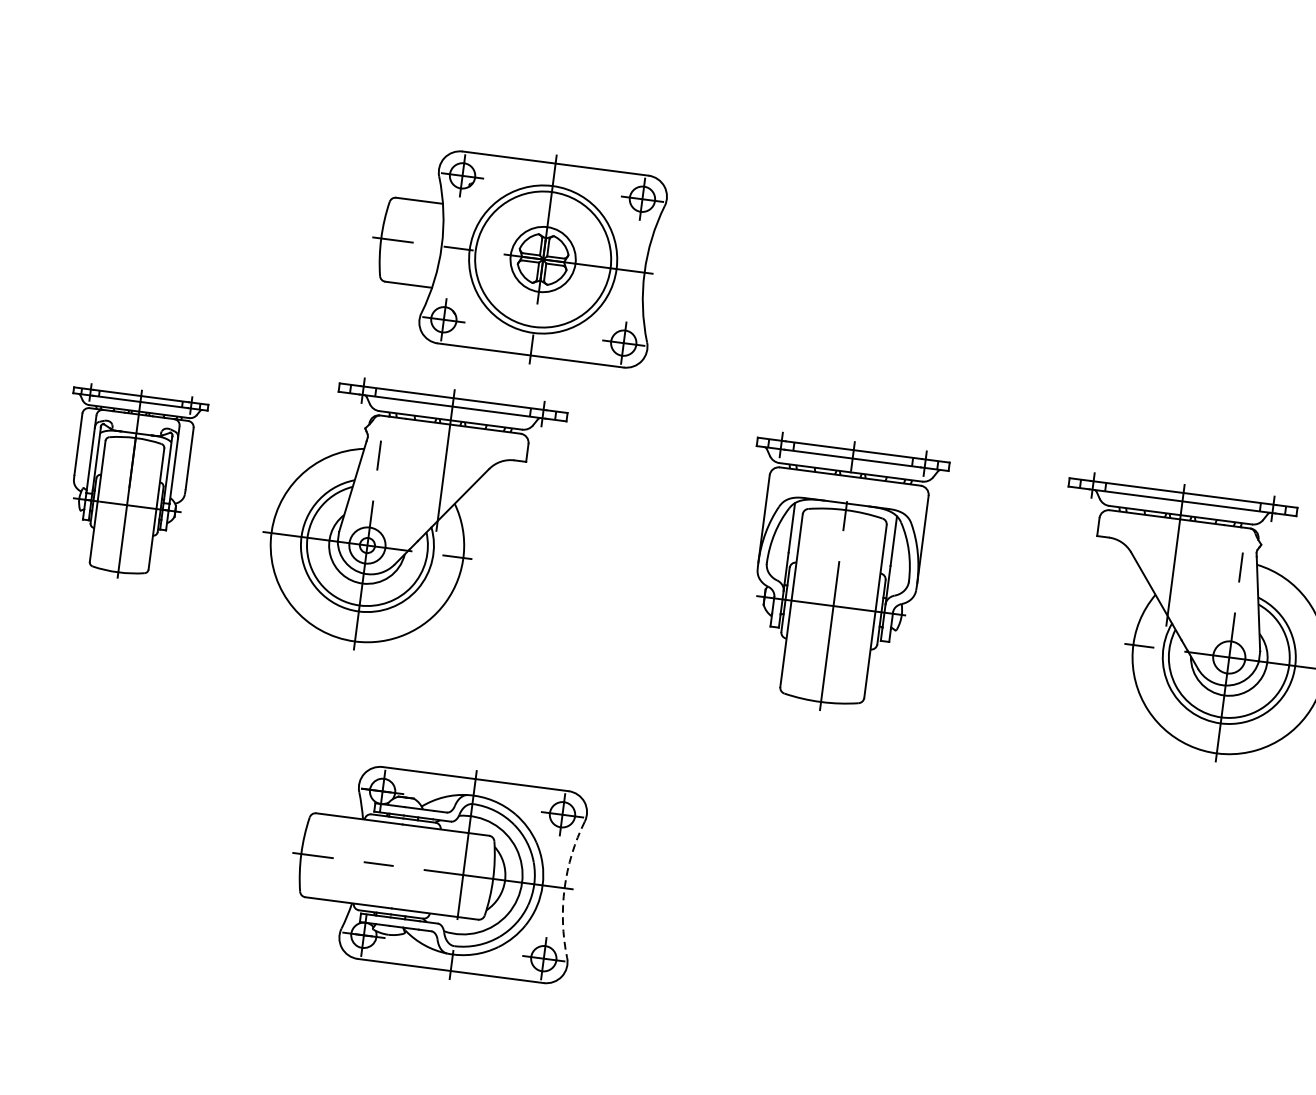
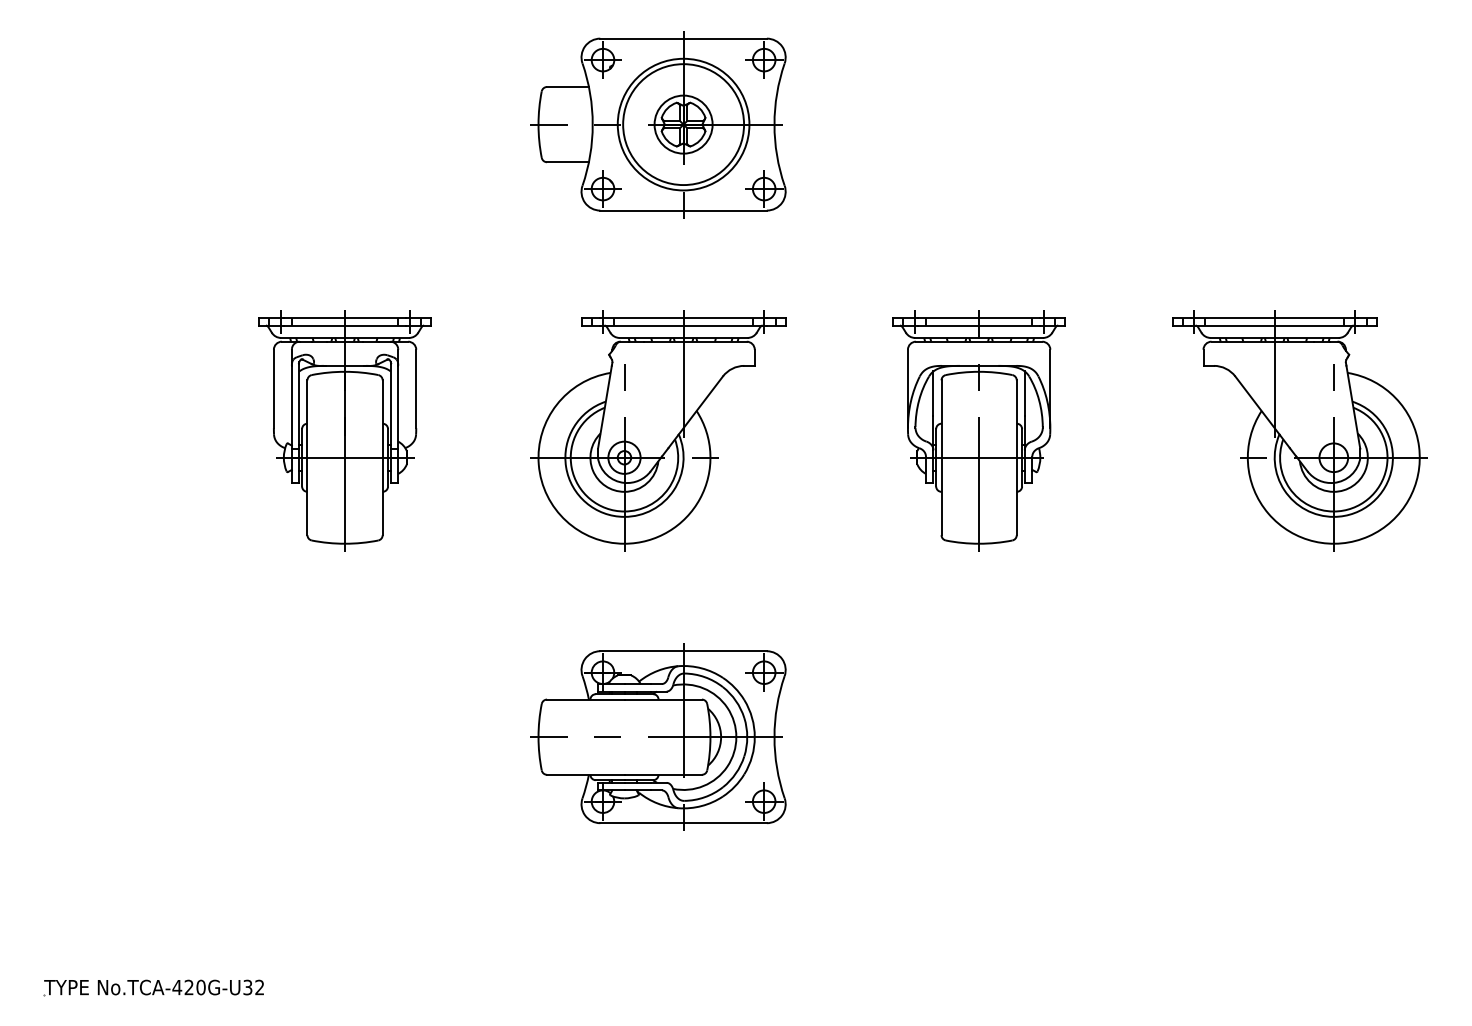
part: (515, 255) -> (658, 124), moved
part: (129, 483) -> (344, 430), size x1.43
part: (409, 520) -> (658, 430), moved
arc: (564, 888) -> (774, 737), dashed -> solid

